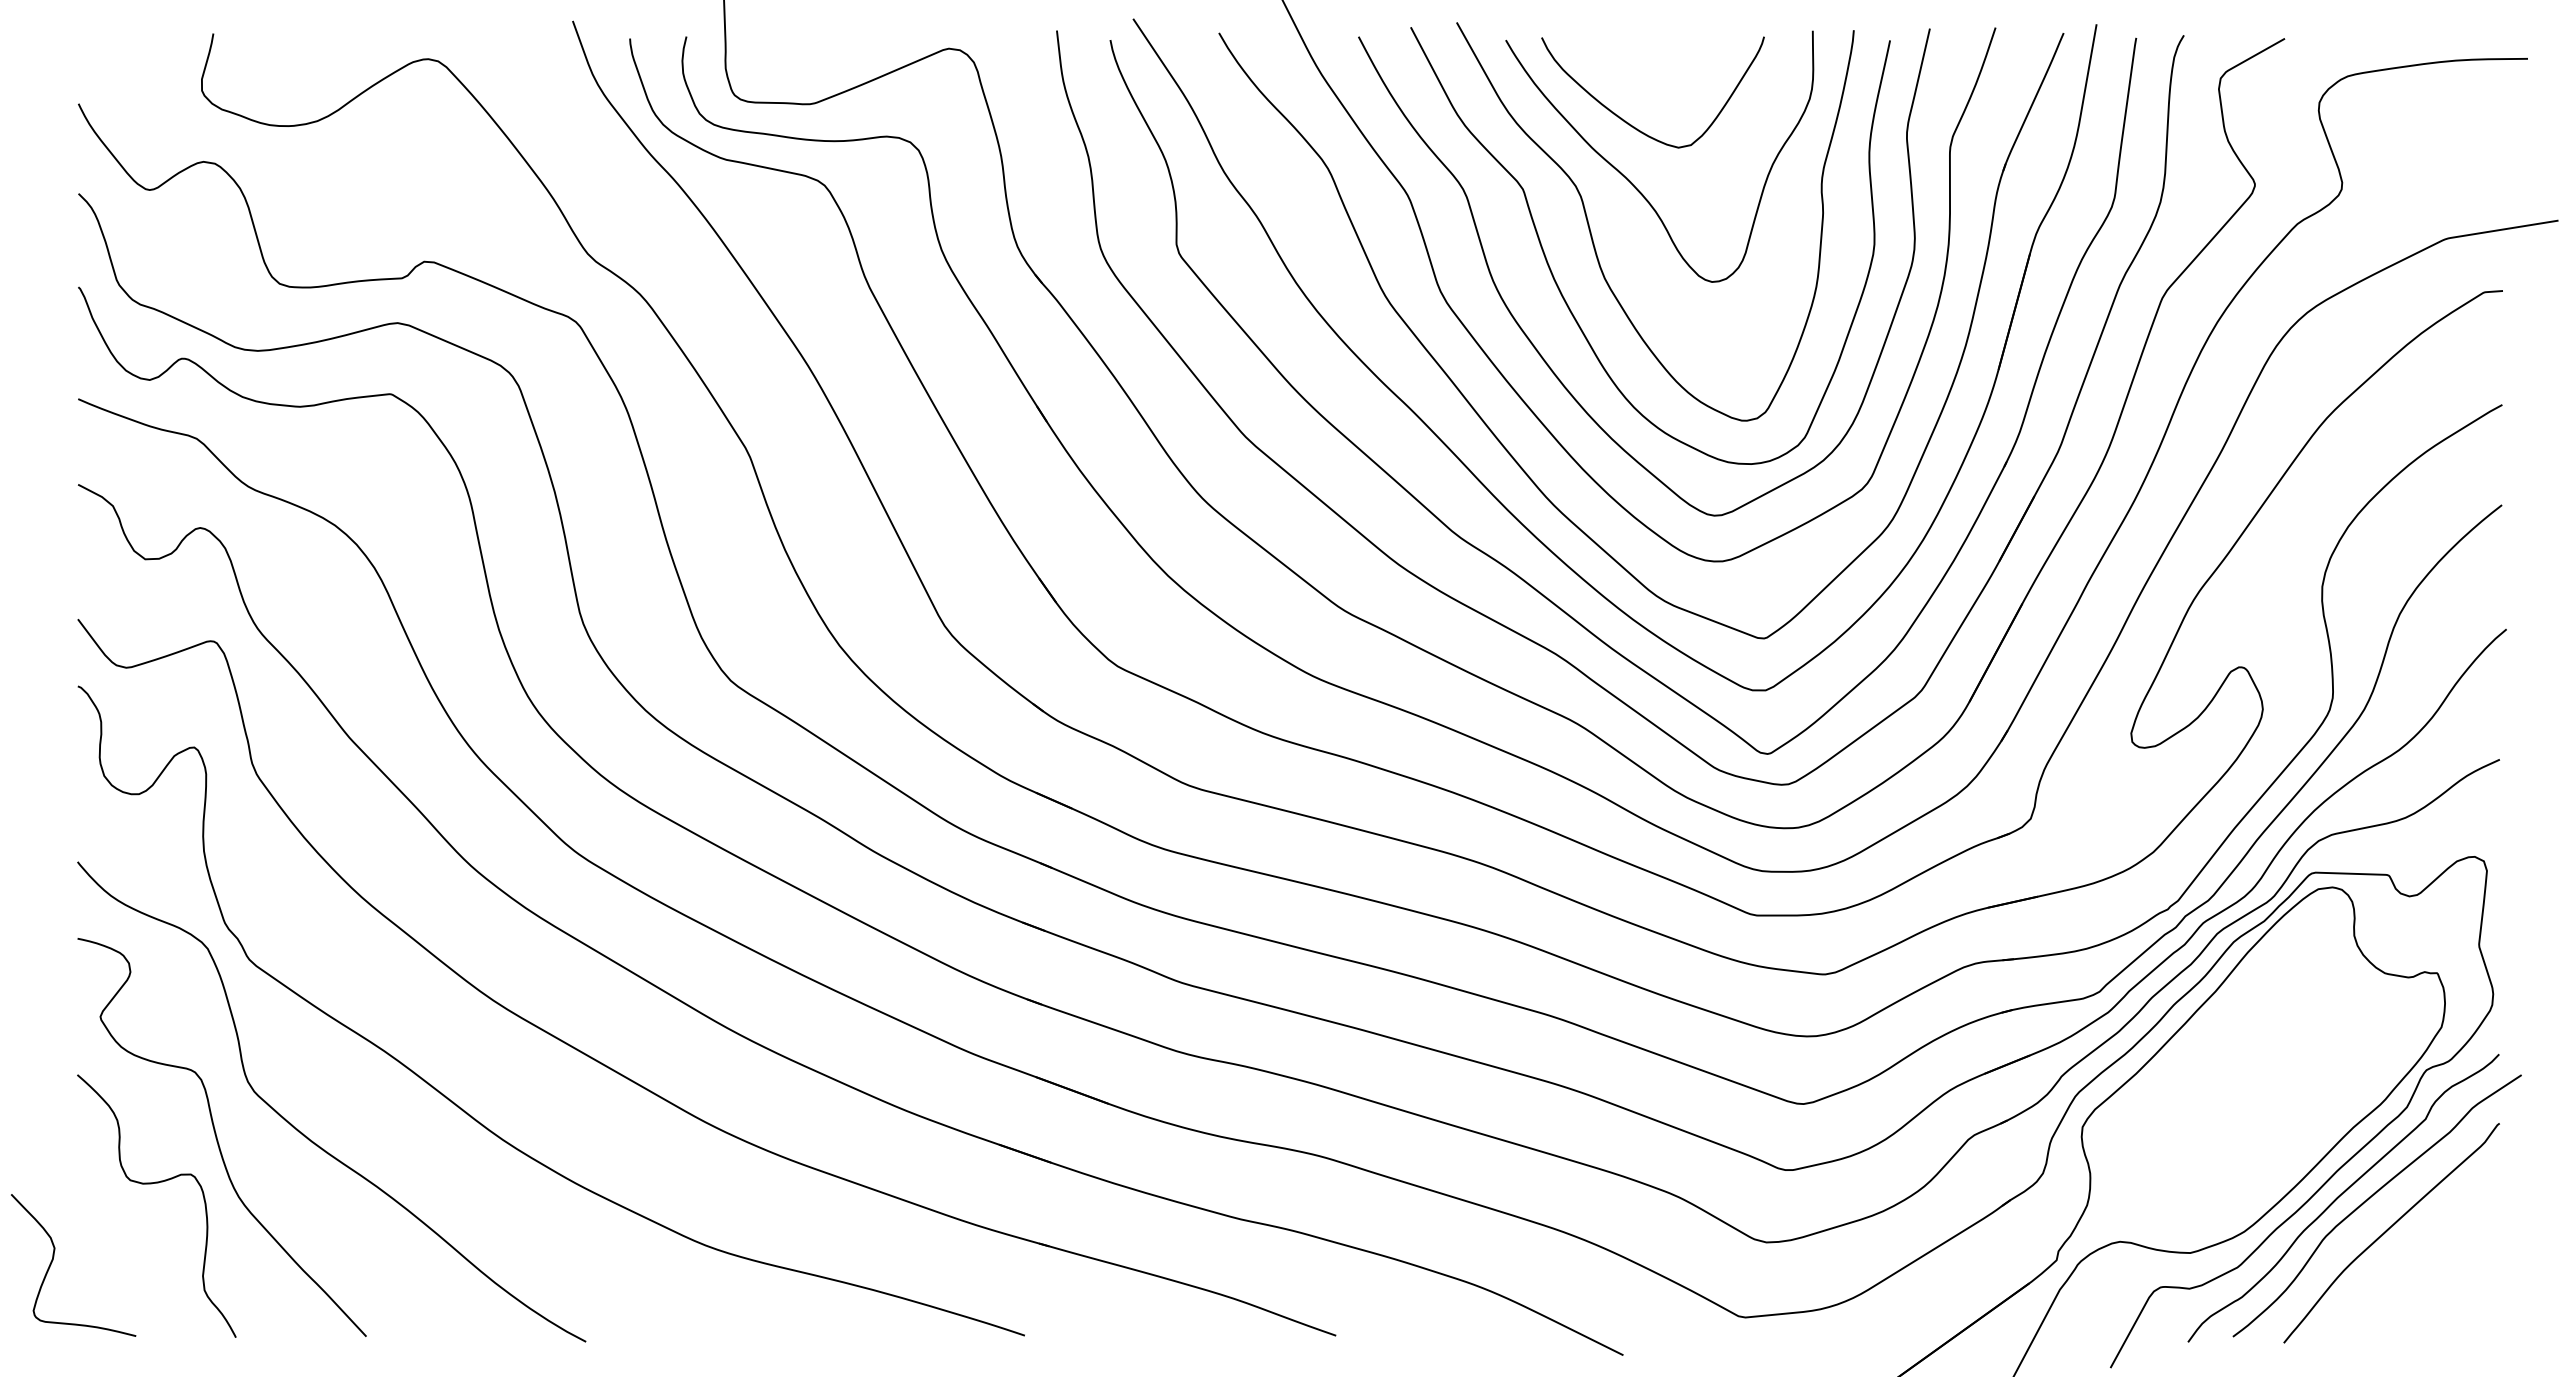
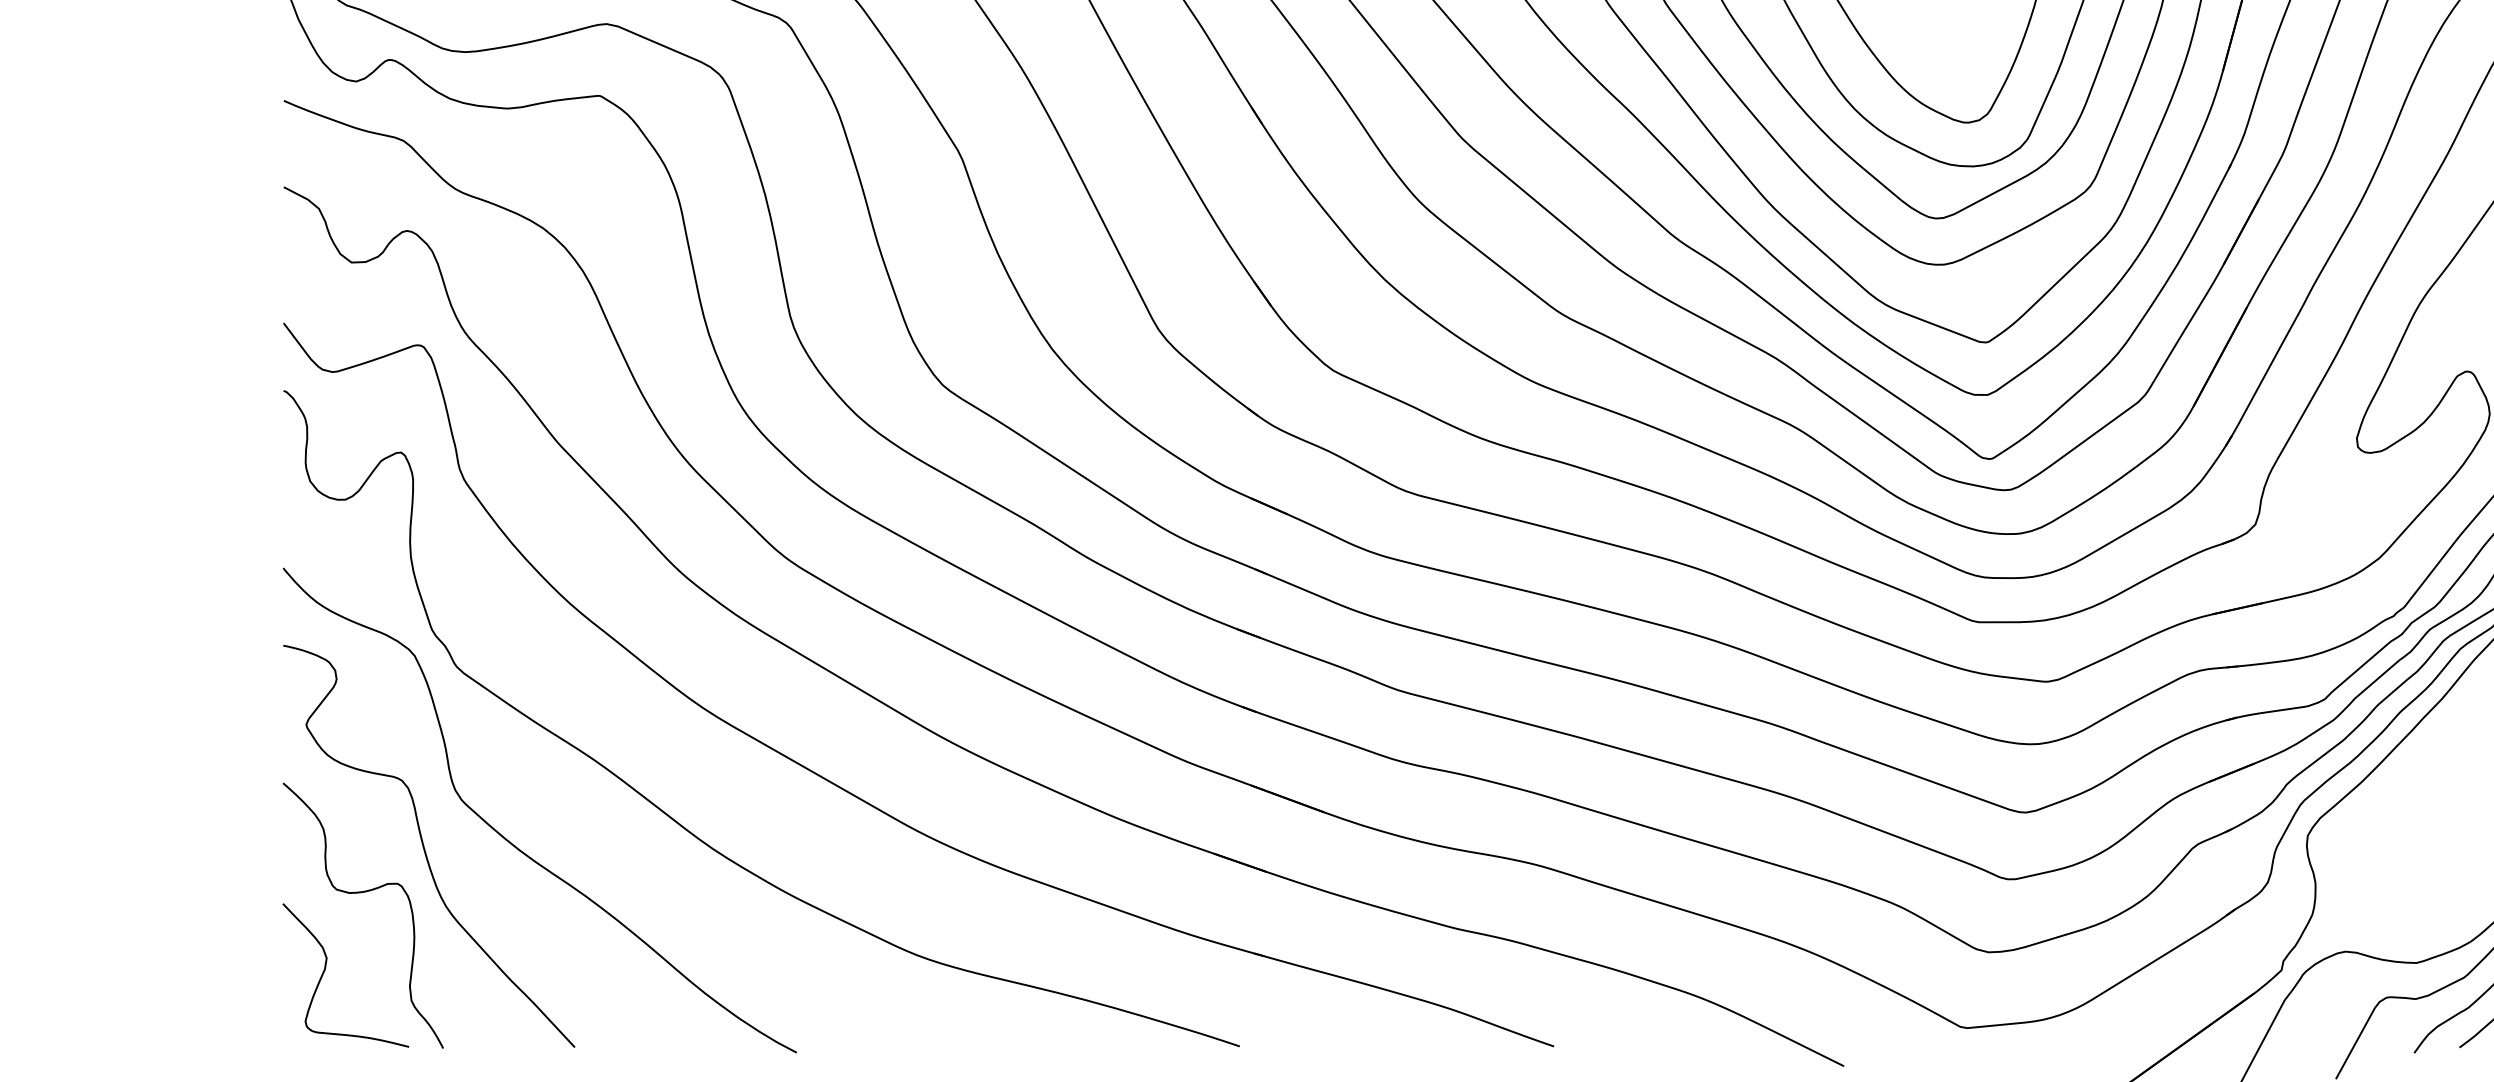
curve: (53, 1260) -> (325, 970), moved

